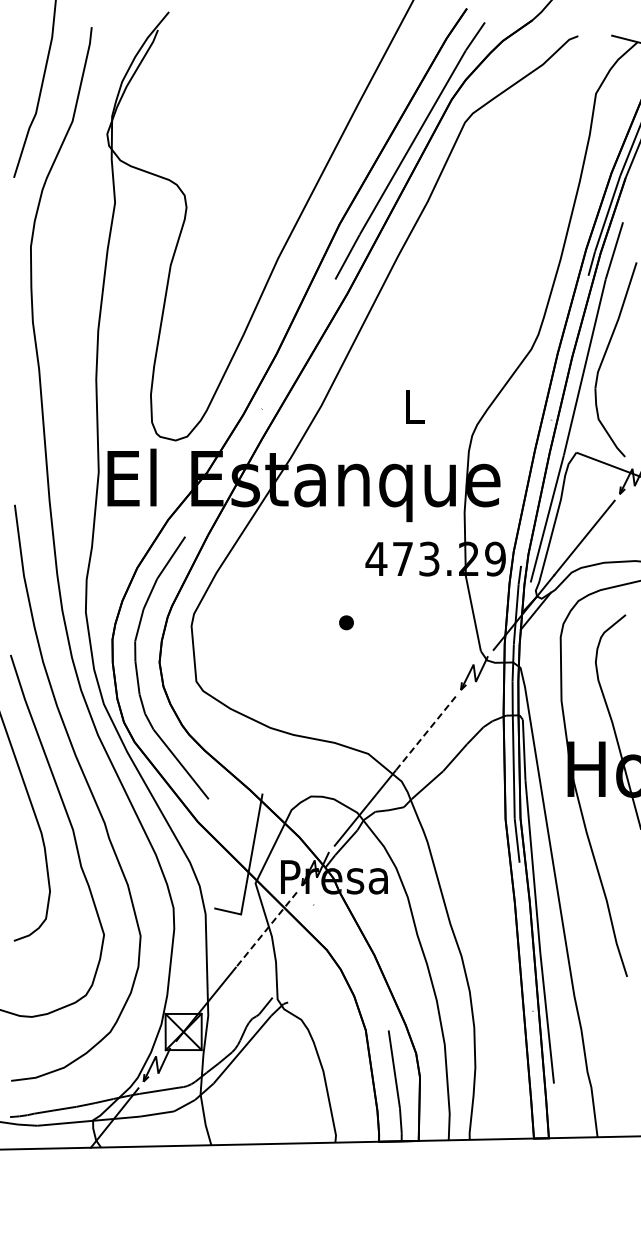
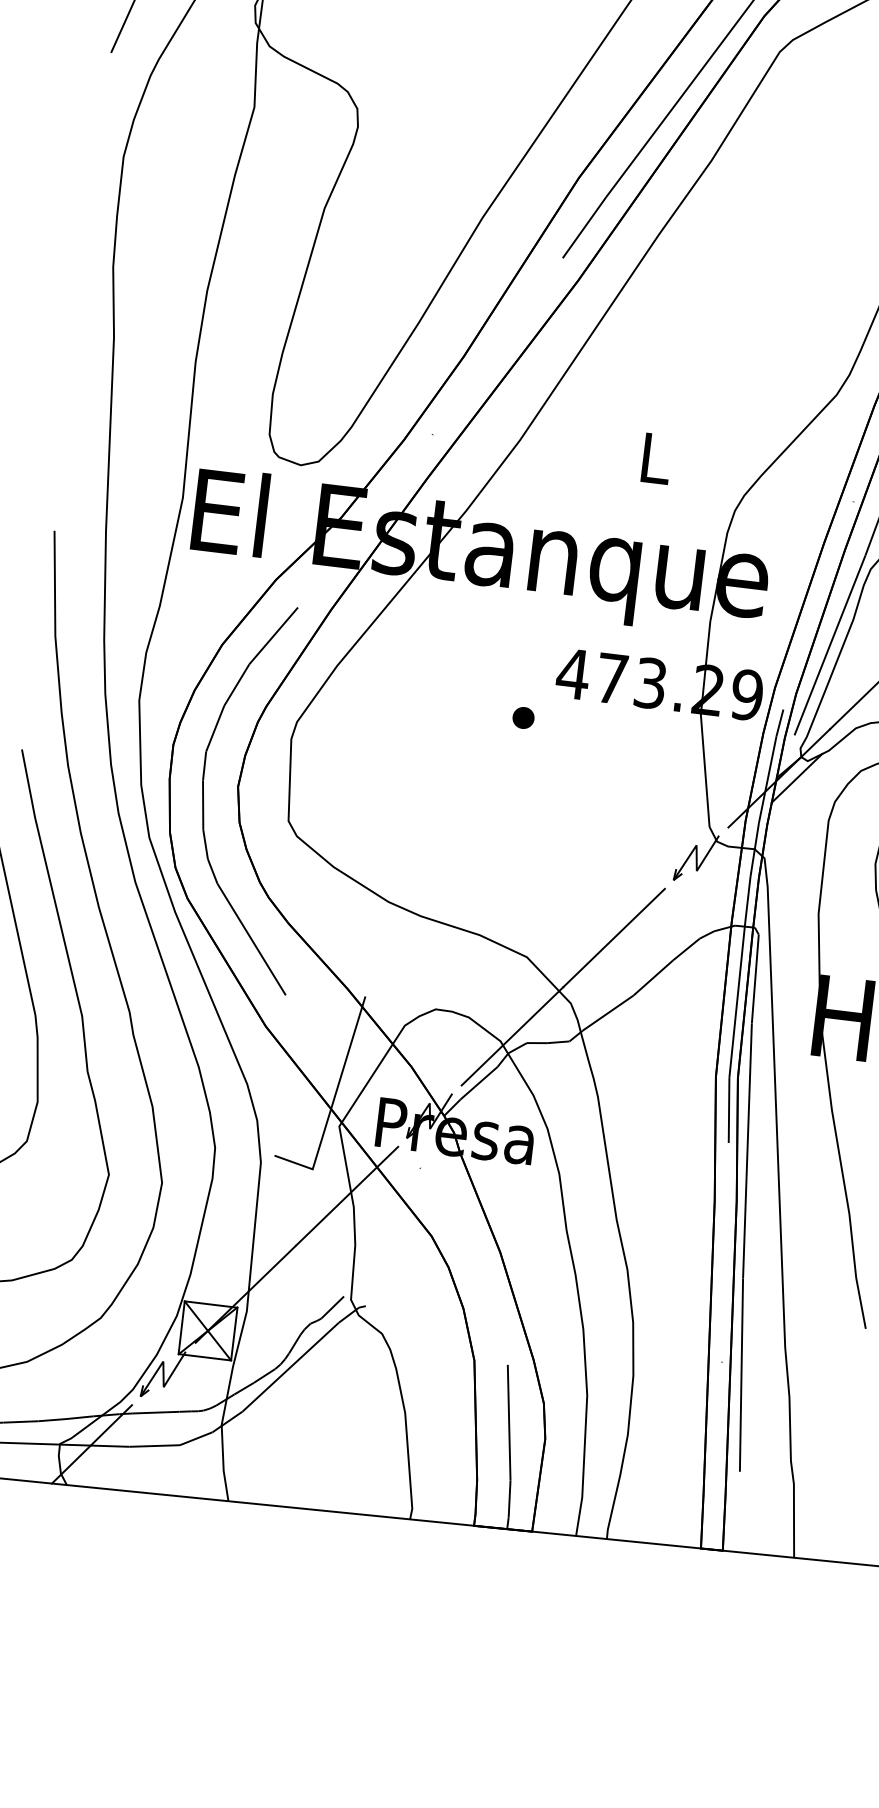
part: (346, 622) -> (523, 717), moved
line: (425, 734) -> (613, 938), dashed -> solid
line: (266, 930) -> (346, 1197), dashed -> solid

